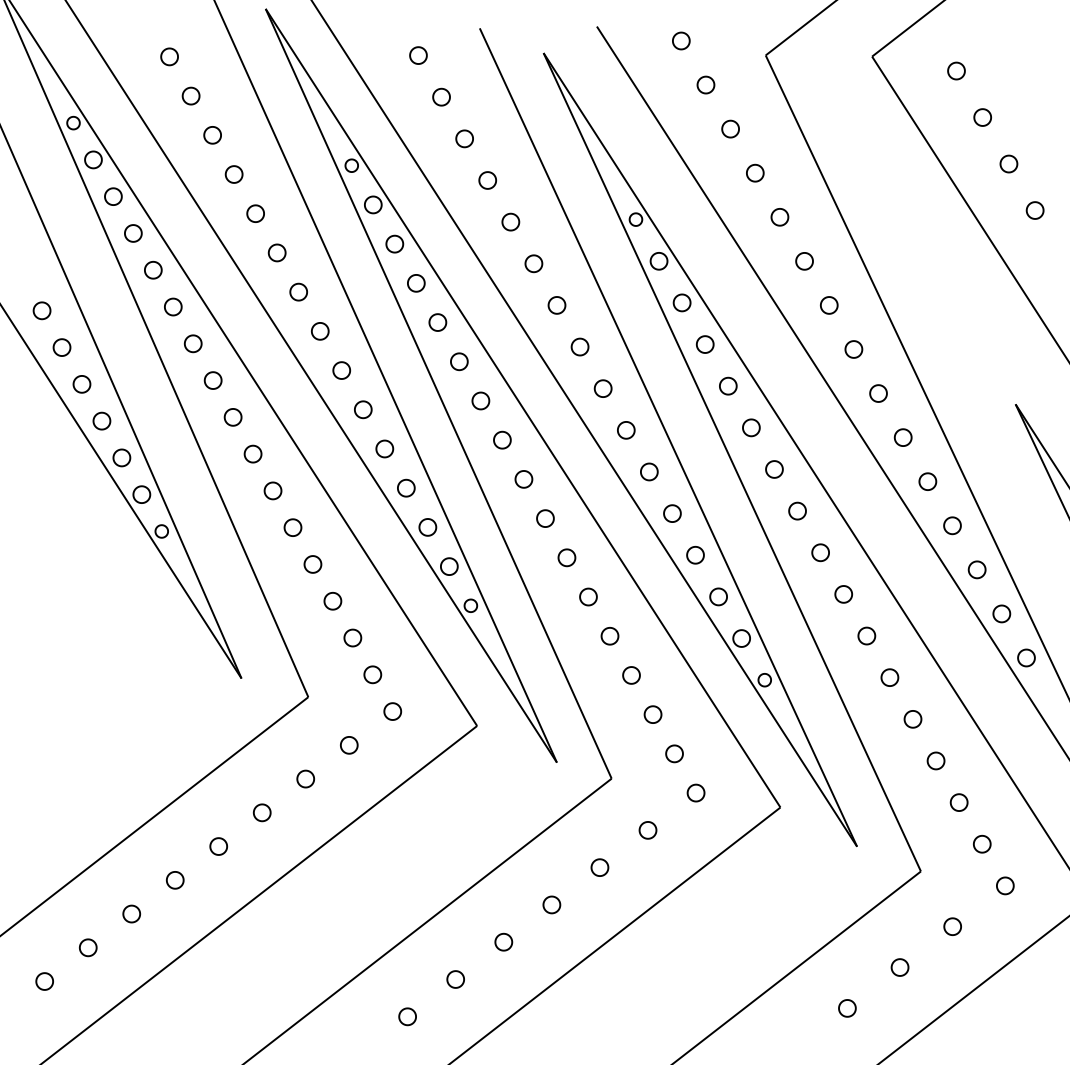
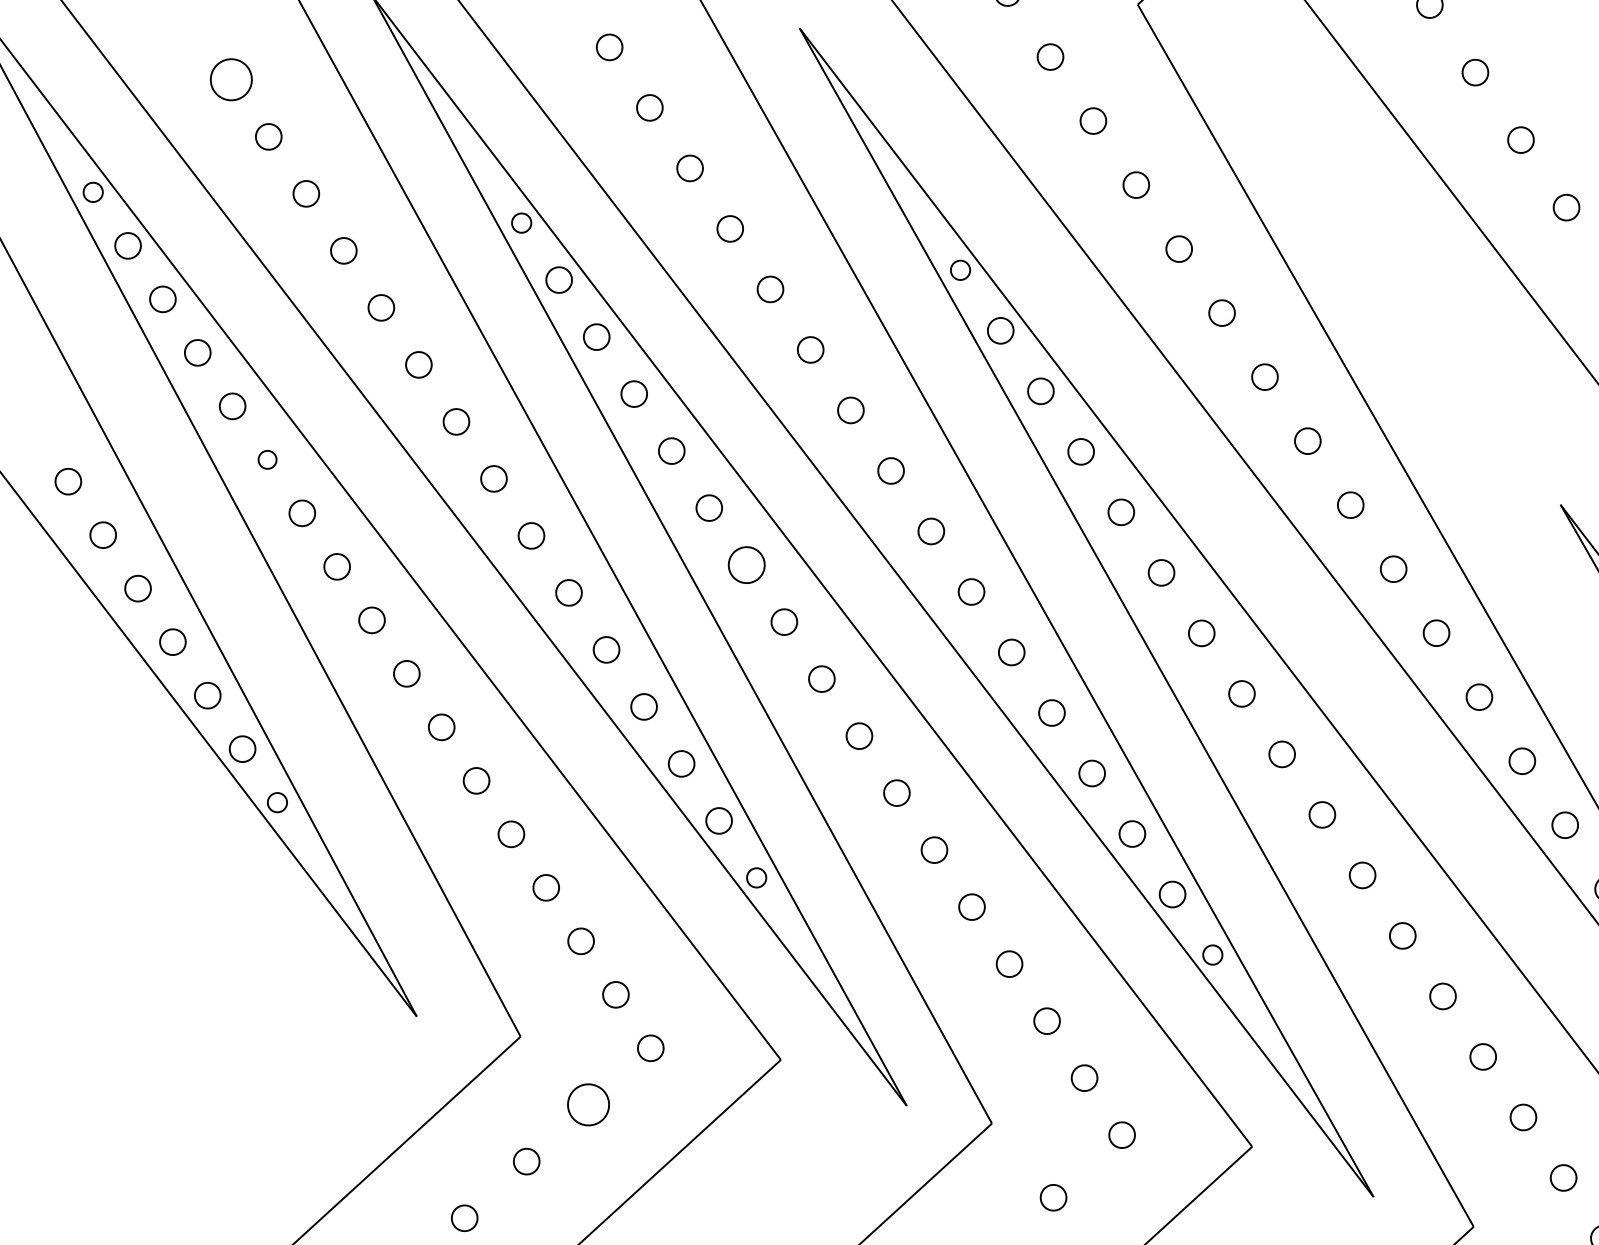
part: (169, 56) -> (231, 79), size x1.6
part: (173, 306) -> (267, 459), size x0.7
part: (480, 400) -> (746, 564), size x1.4
part: (349, 745) -> (589, 1105), size x1.6

